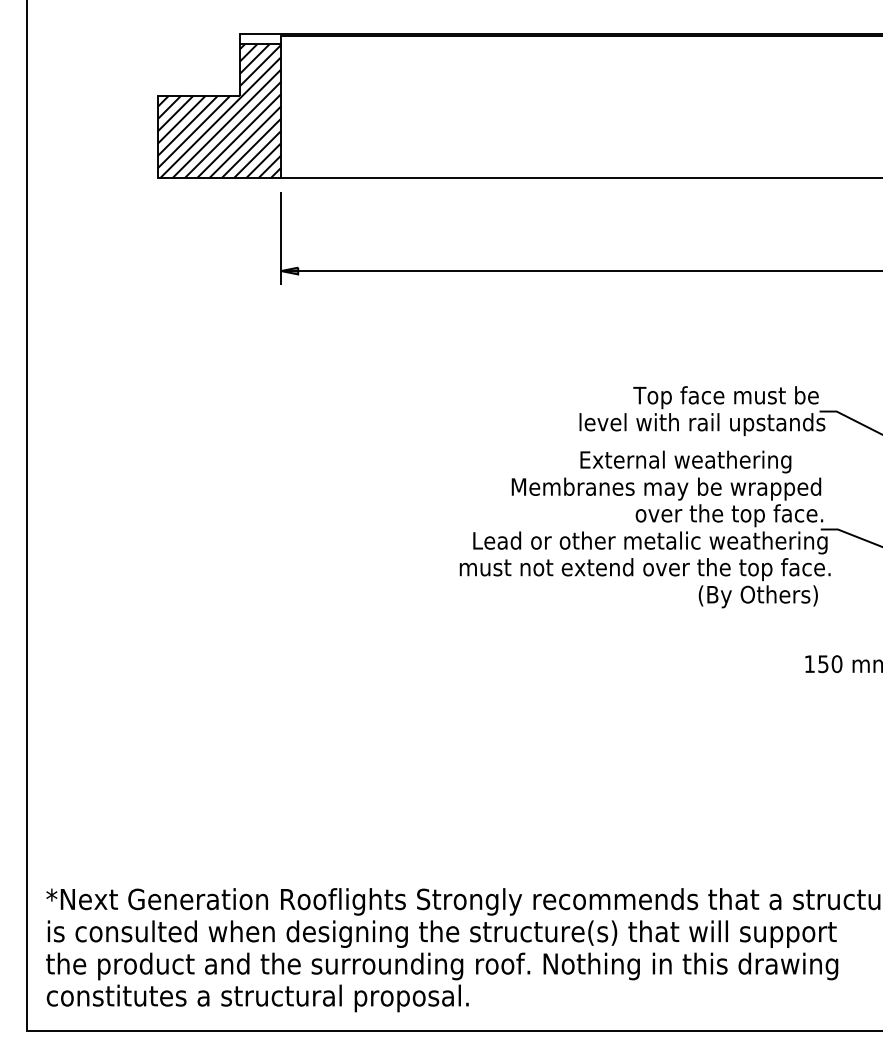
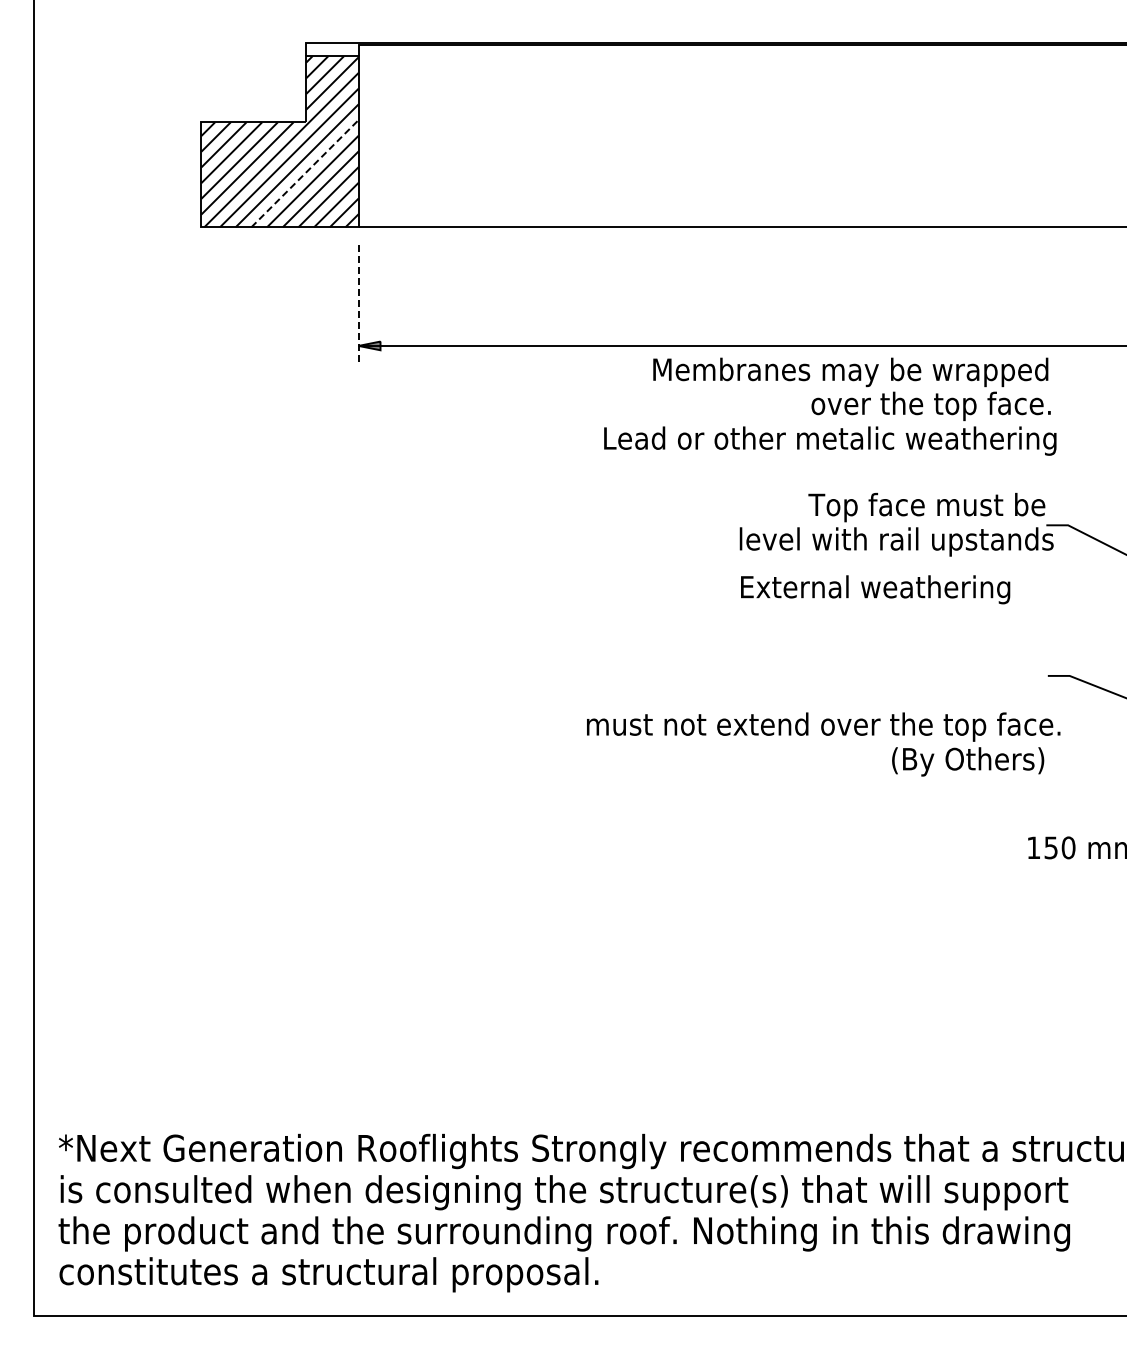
line: (239, 136) -> (305, 173), solid -> dashed
line: (280, 238) -> (358, 304), solid -> dashed
text: (650, 515) -> (830, 406), moved

